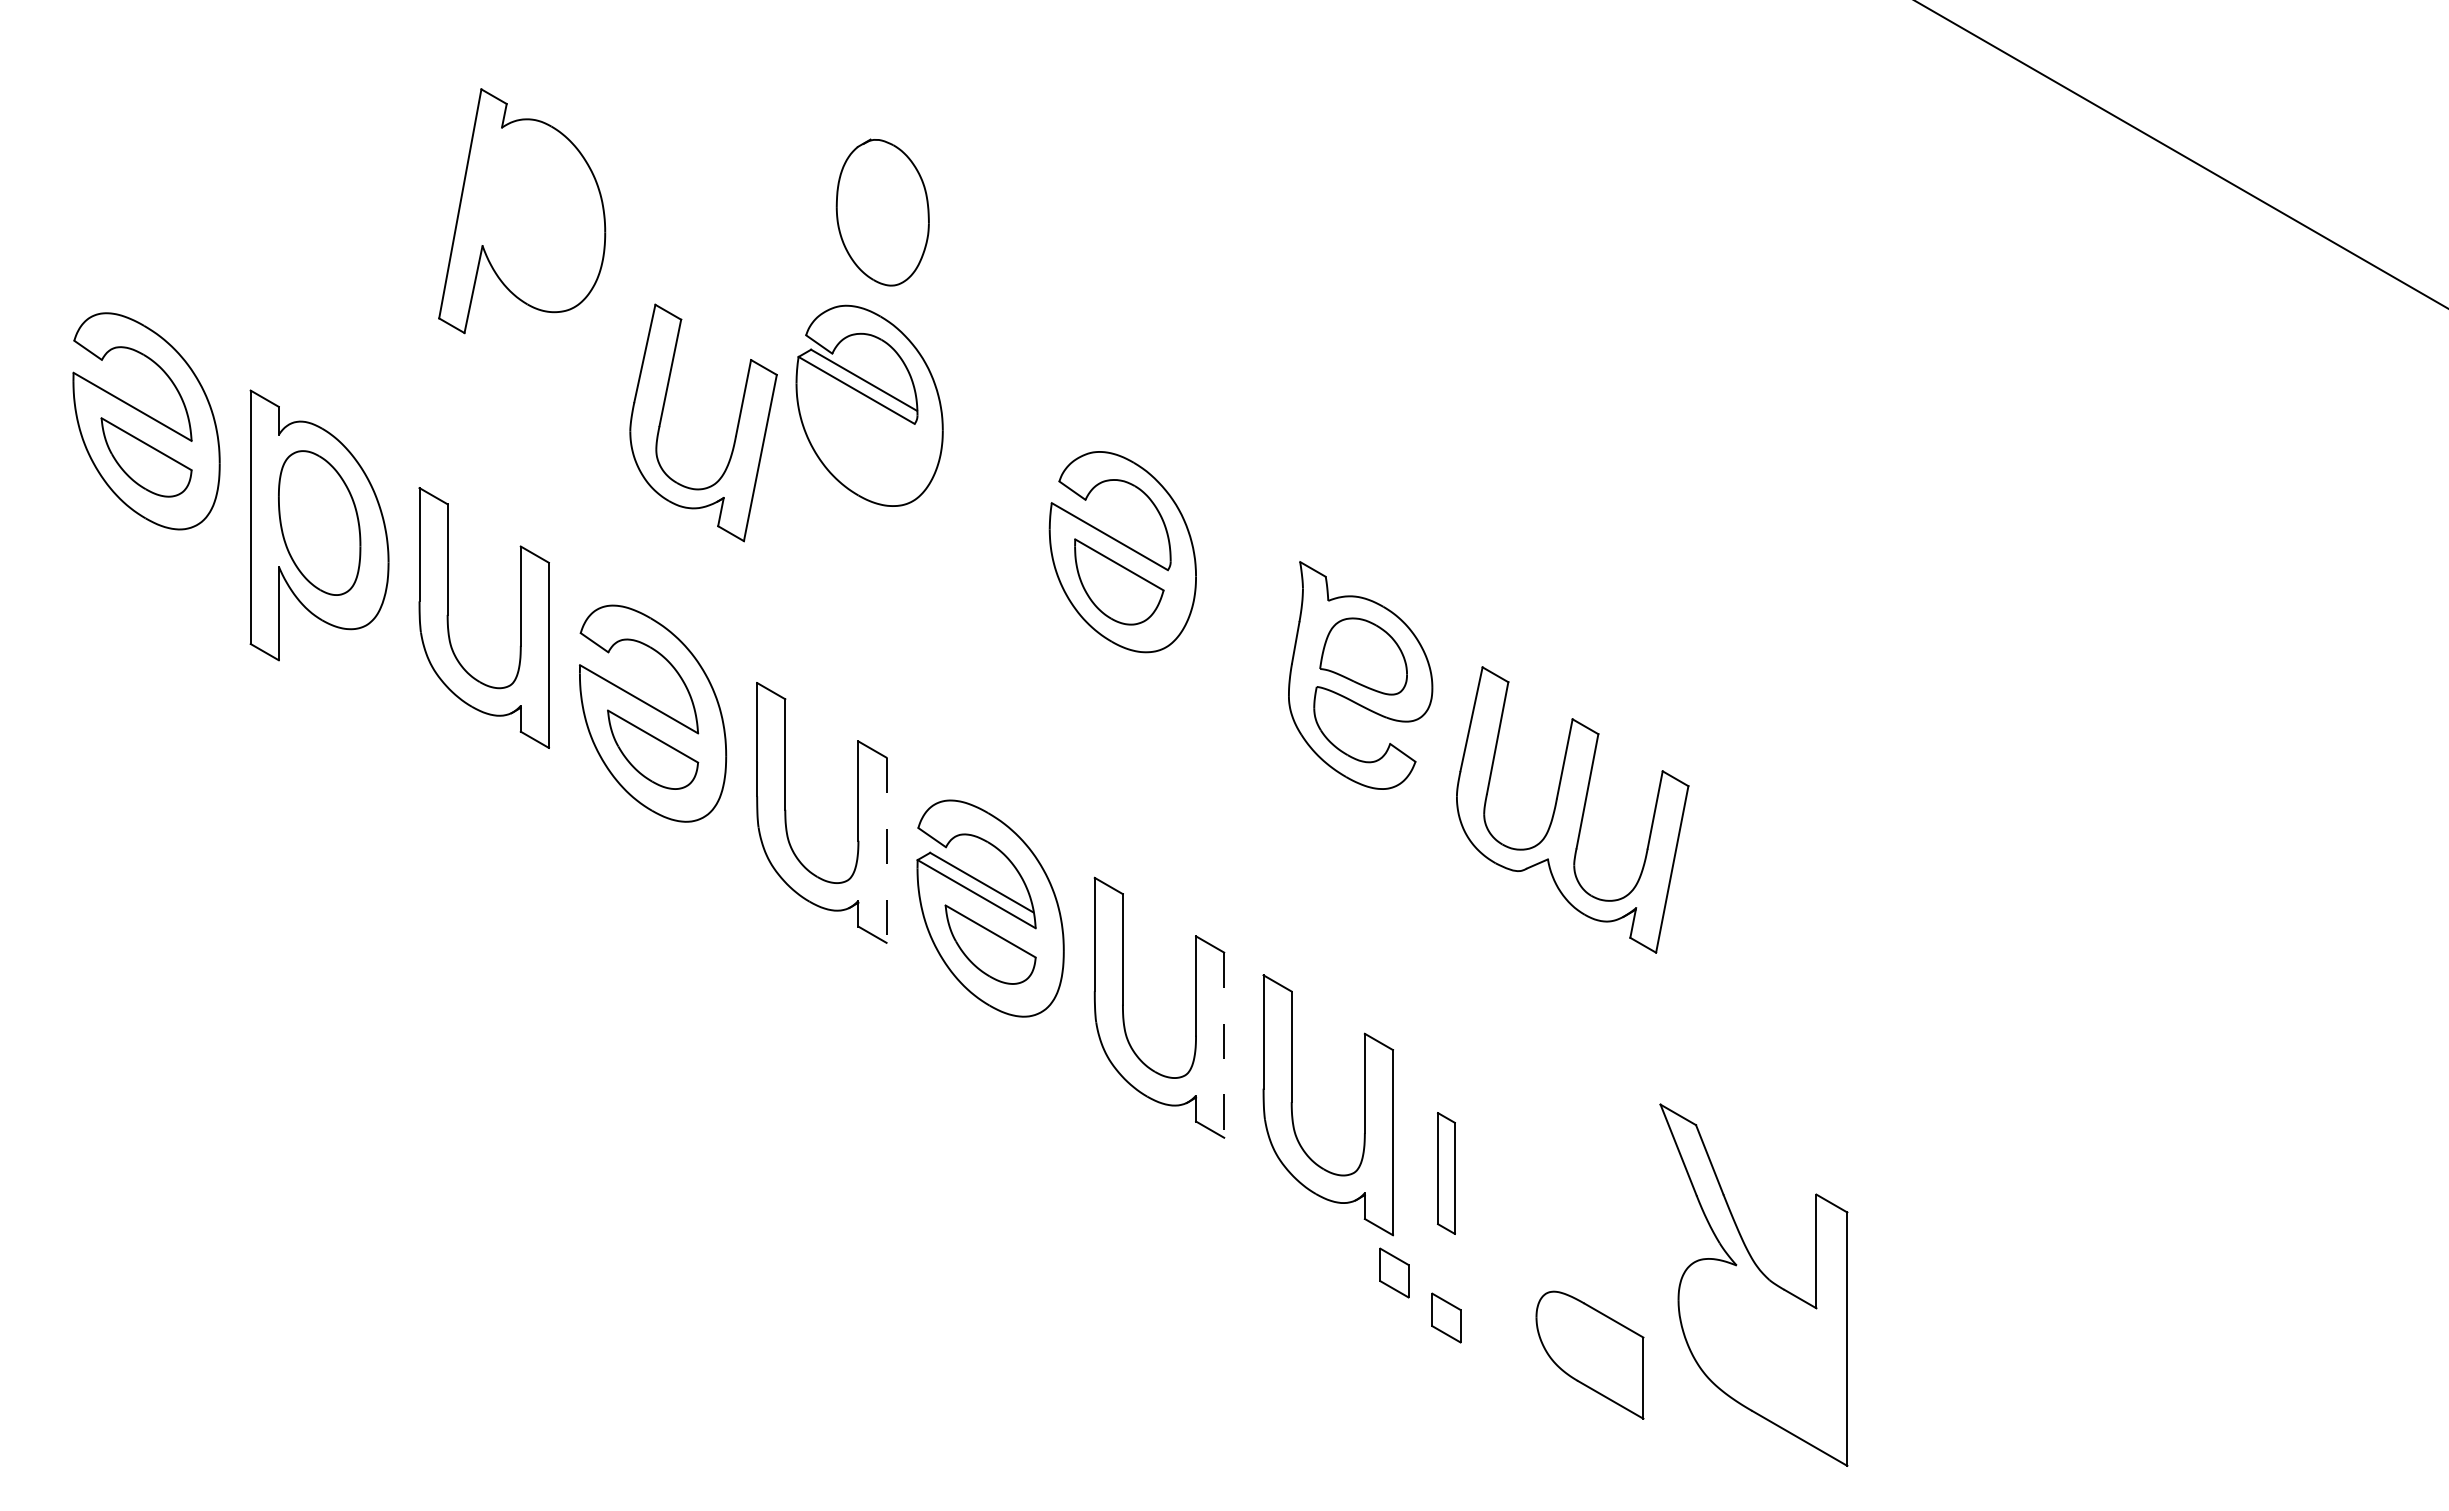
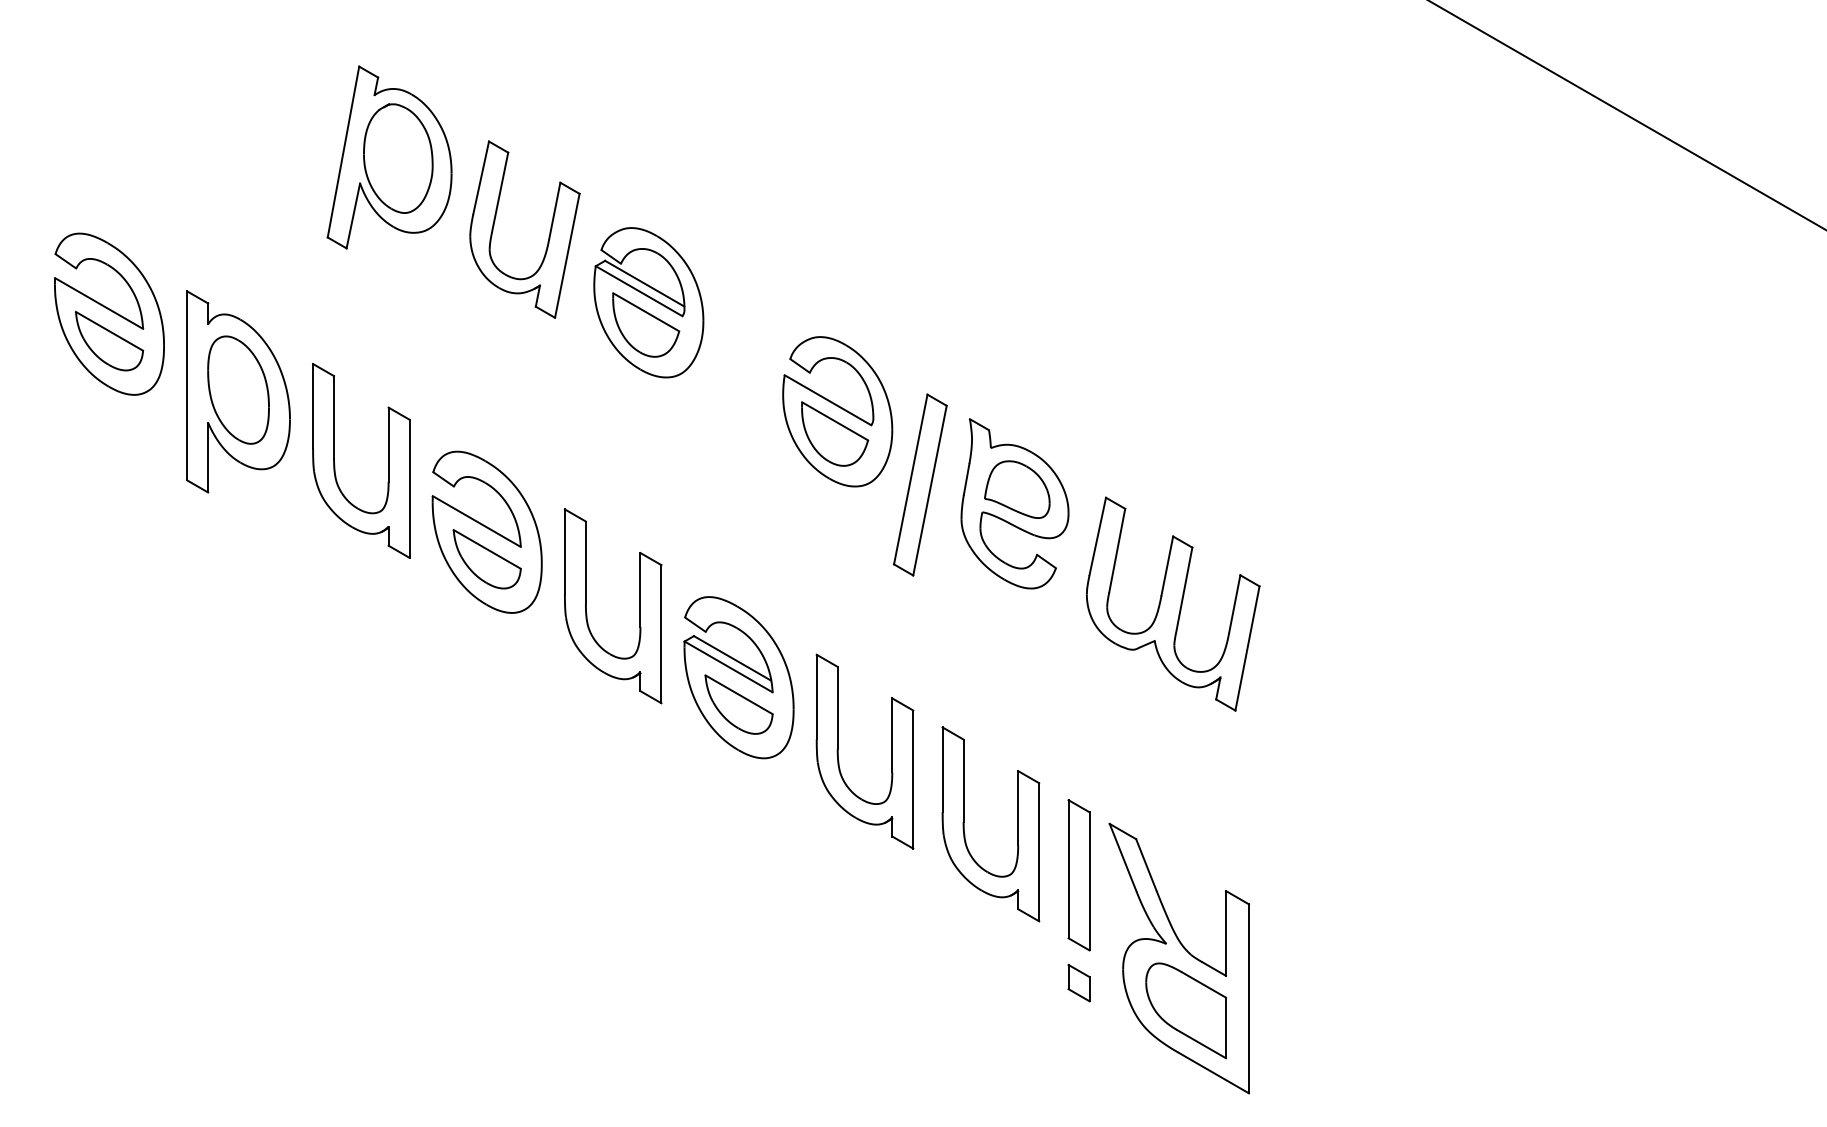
part: (882, 212) -> (398, 158), moved
part: (736, 427) -> (549, 233), moved
part: (866, 435) -> (646, 324), added
part: (1233, 650) -> (920, 485), added
line: (886, 850) -> (661, 634), dashed -> solid
line: (1224, 1045) -> (913, 779), dashed -> solid
part: (1446, 1173) -> (1079, 875), size x1.67
part: (1394, 1272) -> (1040, 949), removed
part: (1753, 1284) -> (1179, 958), moved

